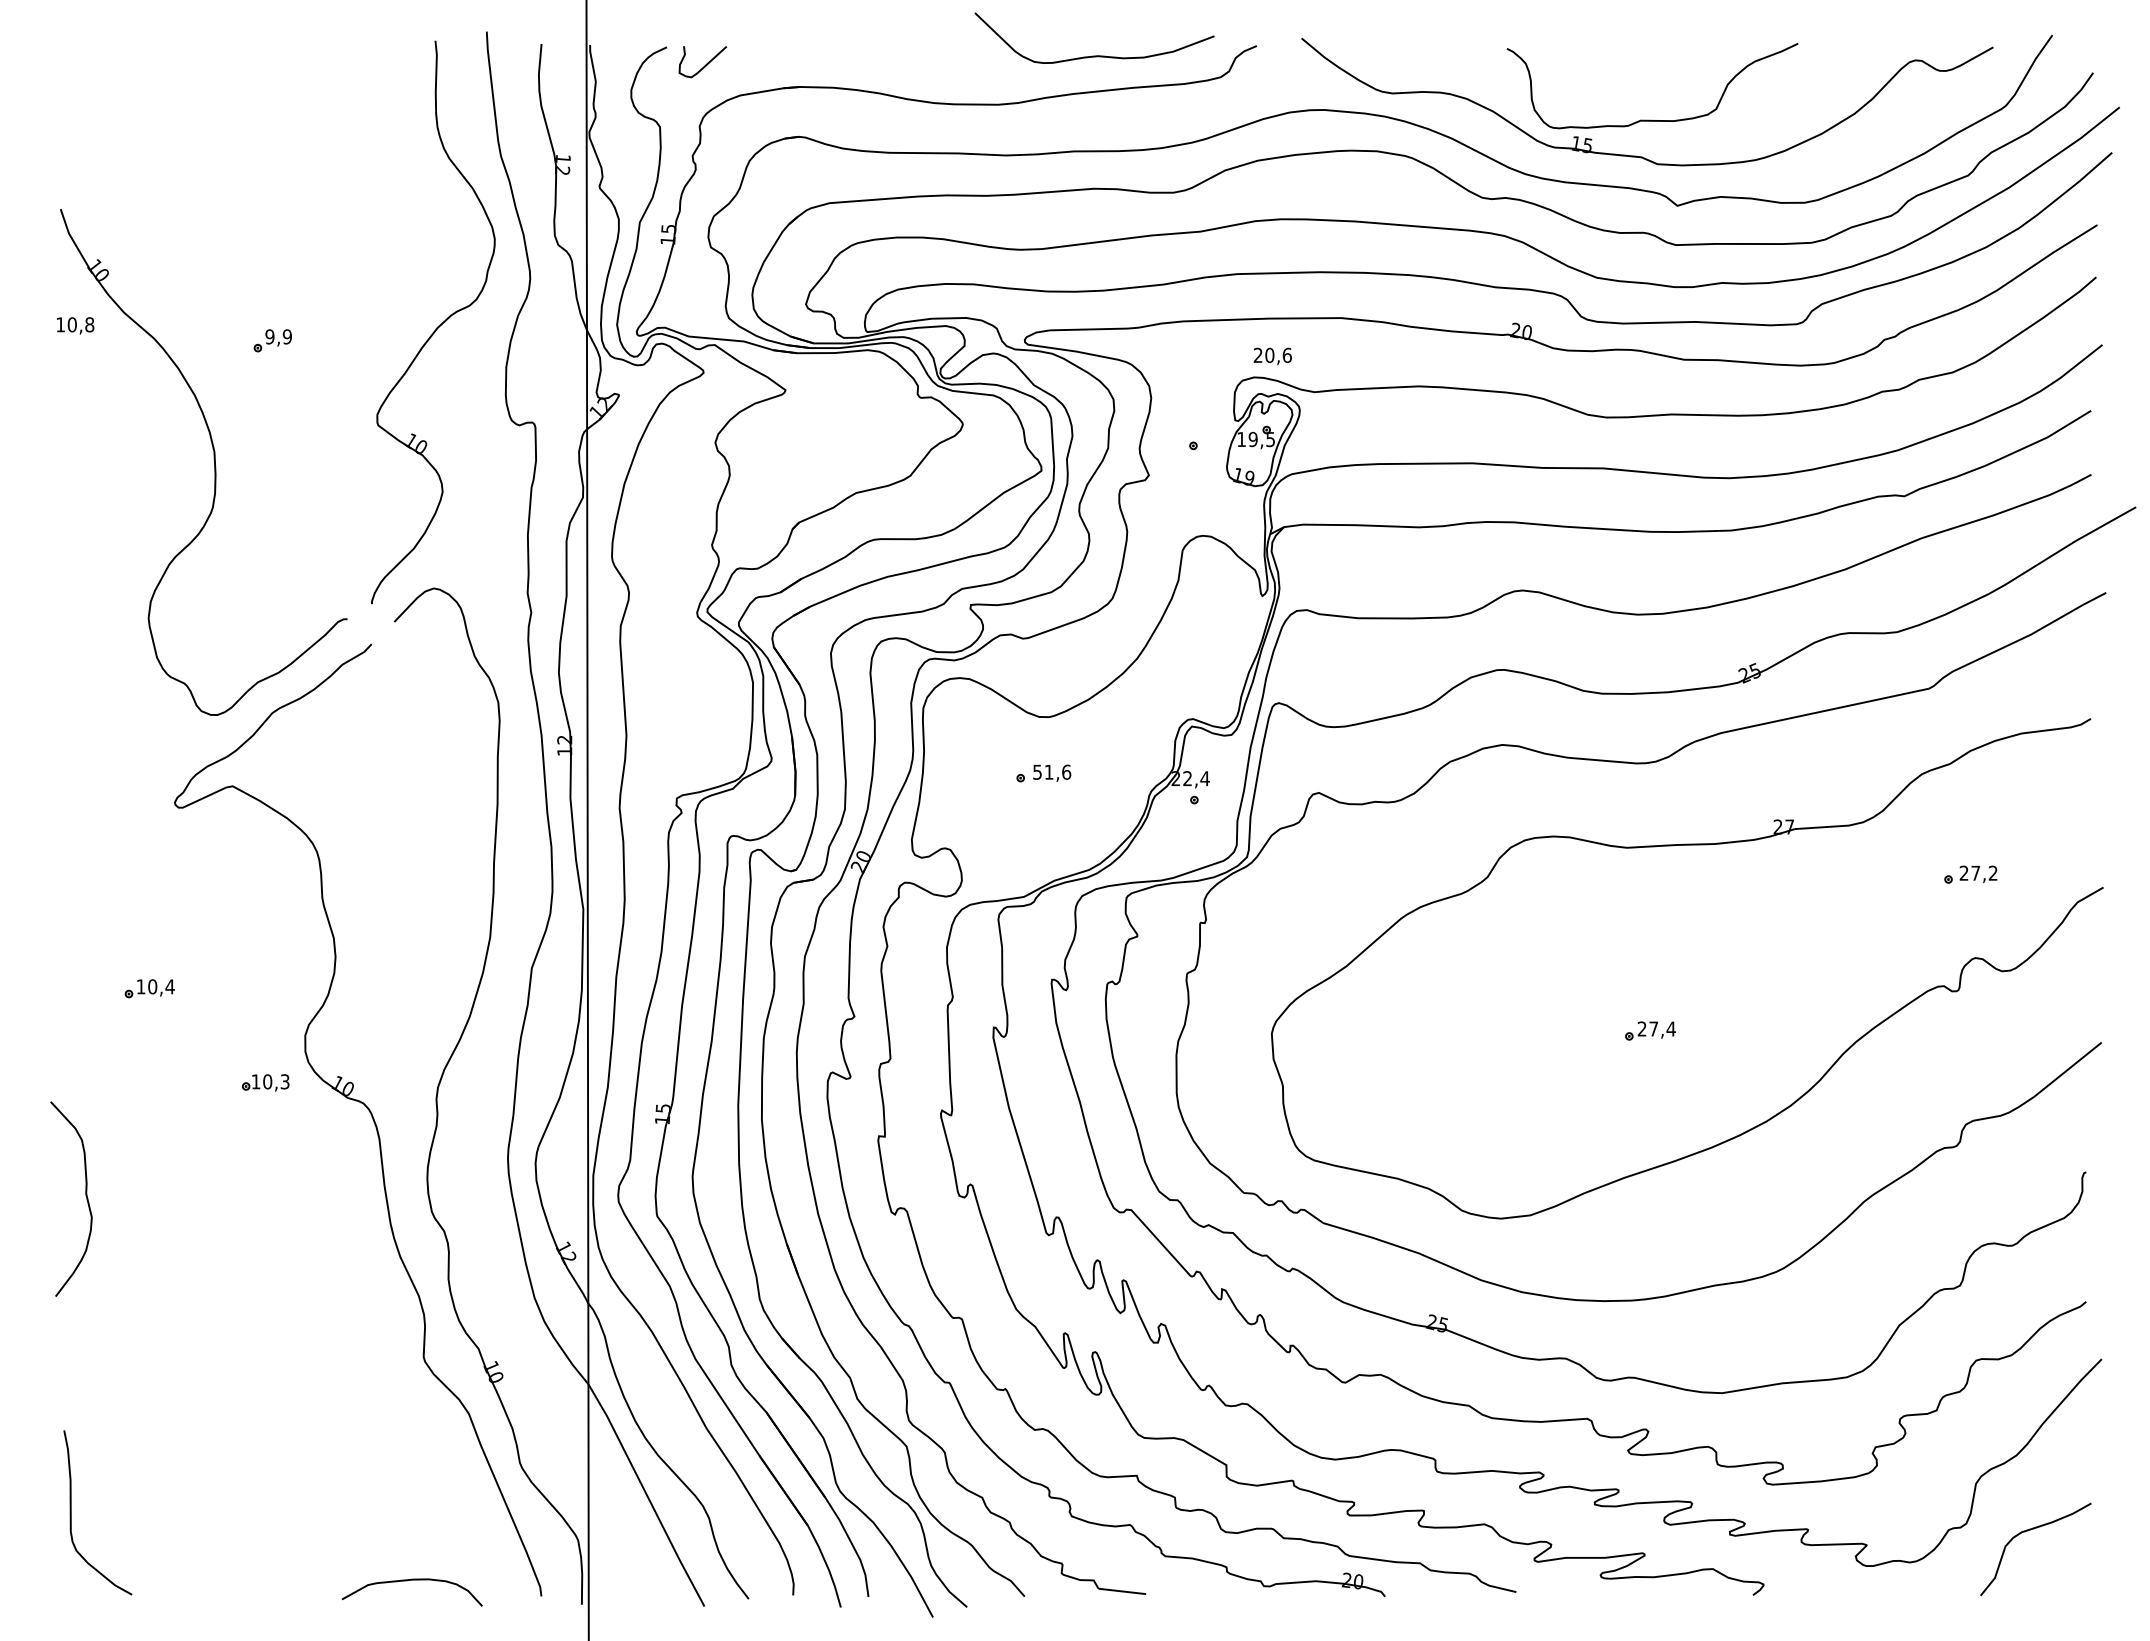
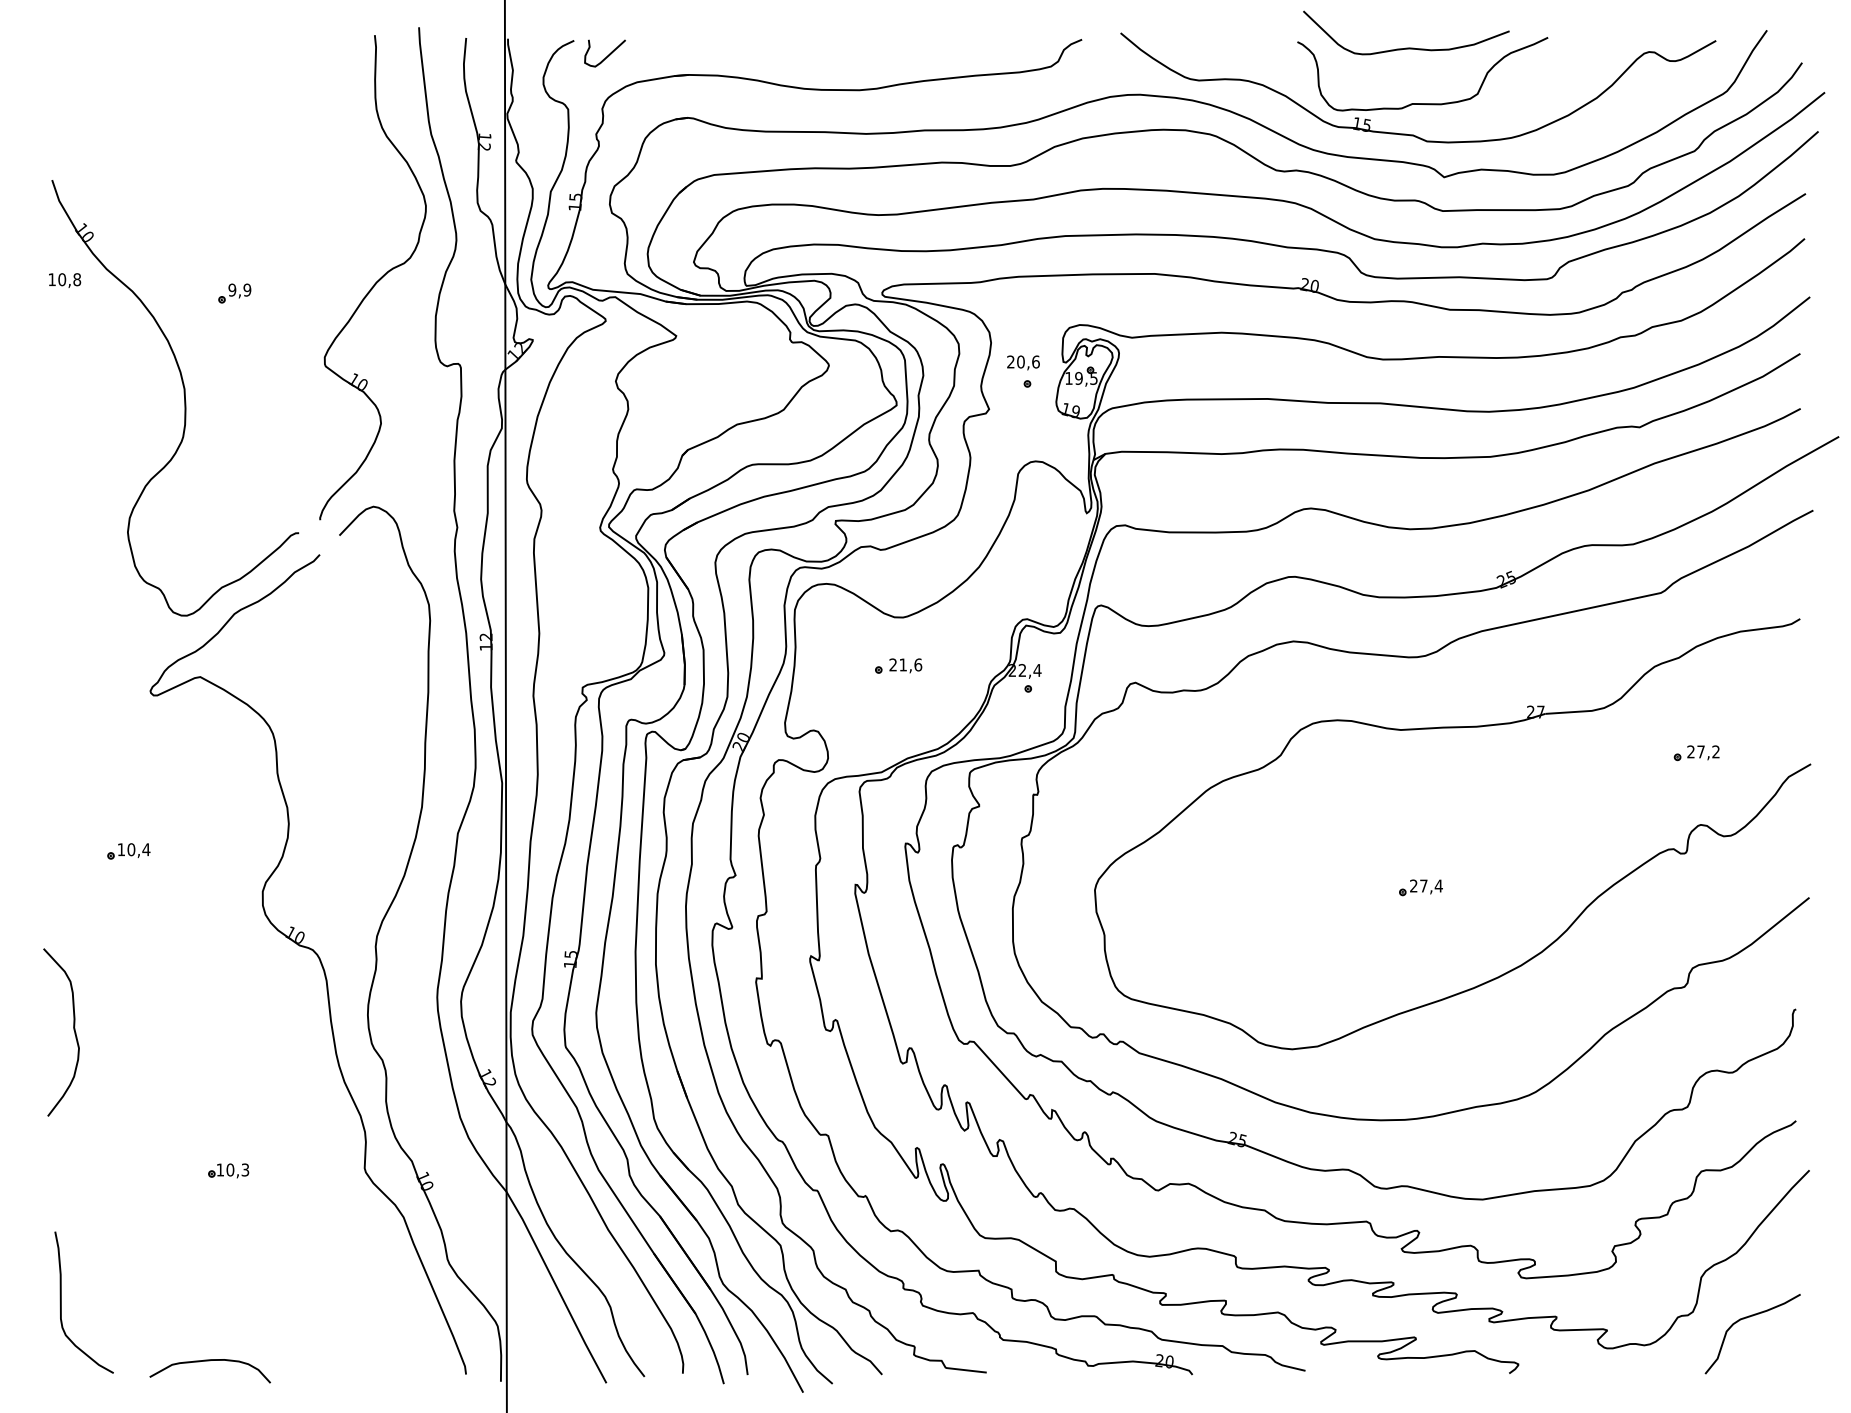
curve: (1094, 55) -> (1406, 47), moved
text: (1272, 356) -> (1023, 362), moved
text: (1037, 771) -> (893, 664), 51,6 -> 21,6
part: (265, 1082) -> (228, 1170), moved
curve: (407, 1581) -> (206, 1361), moved

